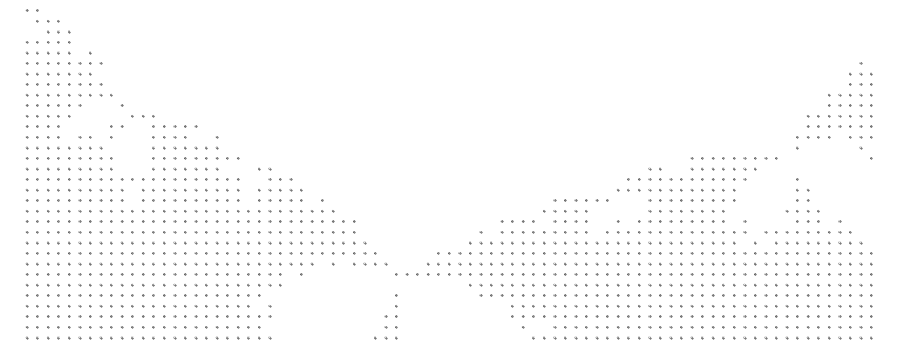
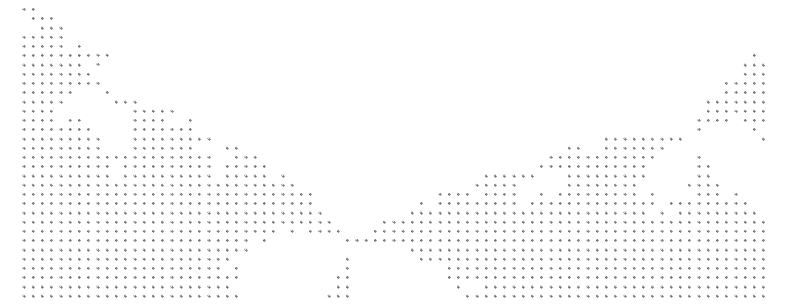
part: (116, 131) -> (102, 59), moved

